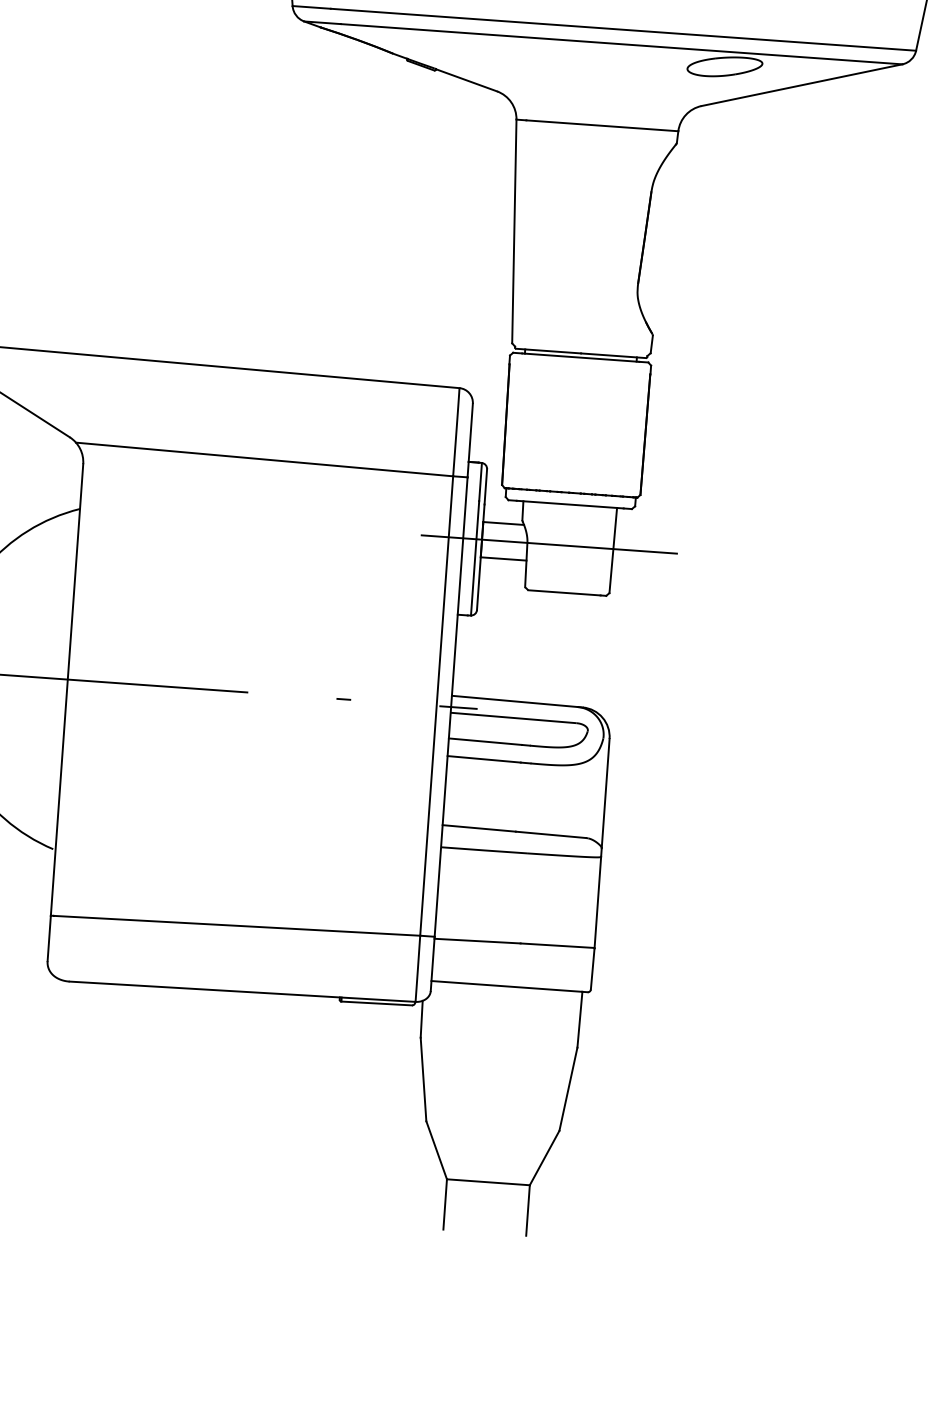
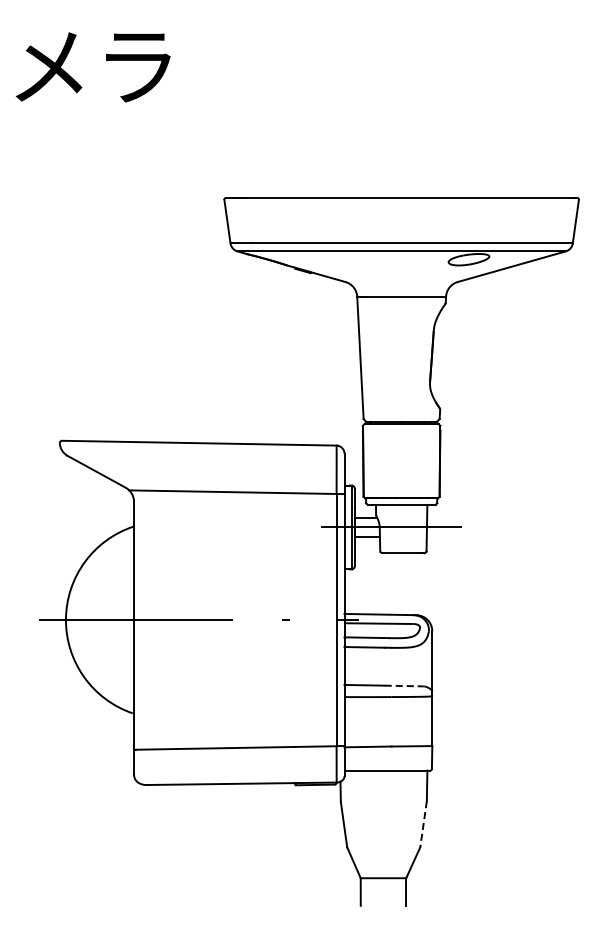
line: (551, 835) -> (404, 686), solid -> dashed
line: (568, 1089) -> (423, 824), solid -> dashed

